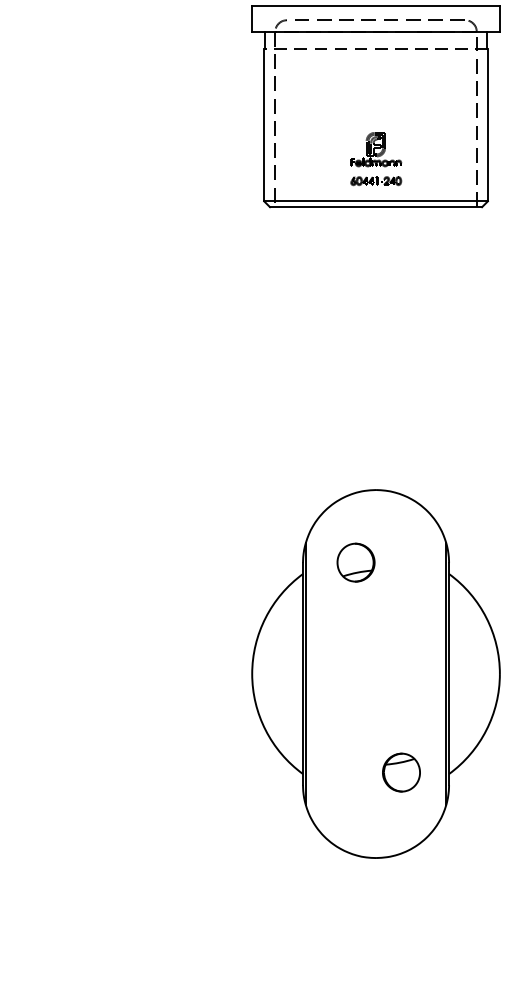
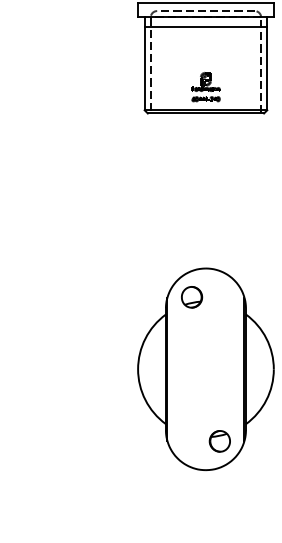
line: (375, 50) -> (205, 27), dashed -> solid
part: (356, 563) -> (192, 297), moved
part: (400, 772) -> (219, 441), moved

